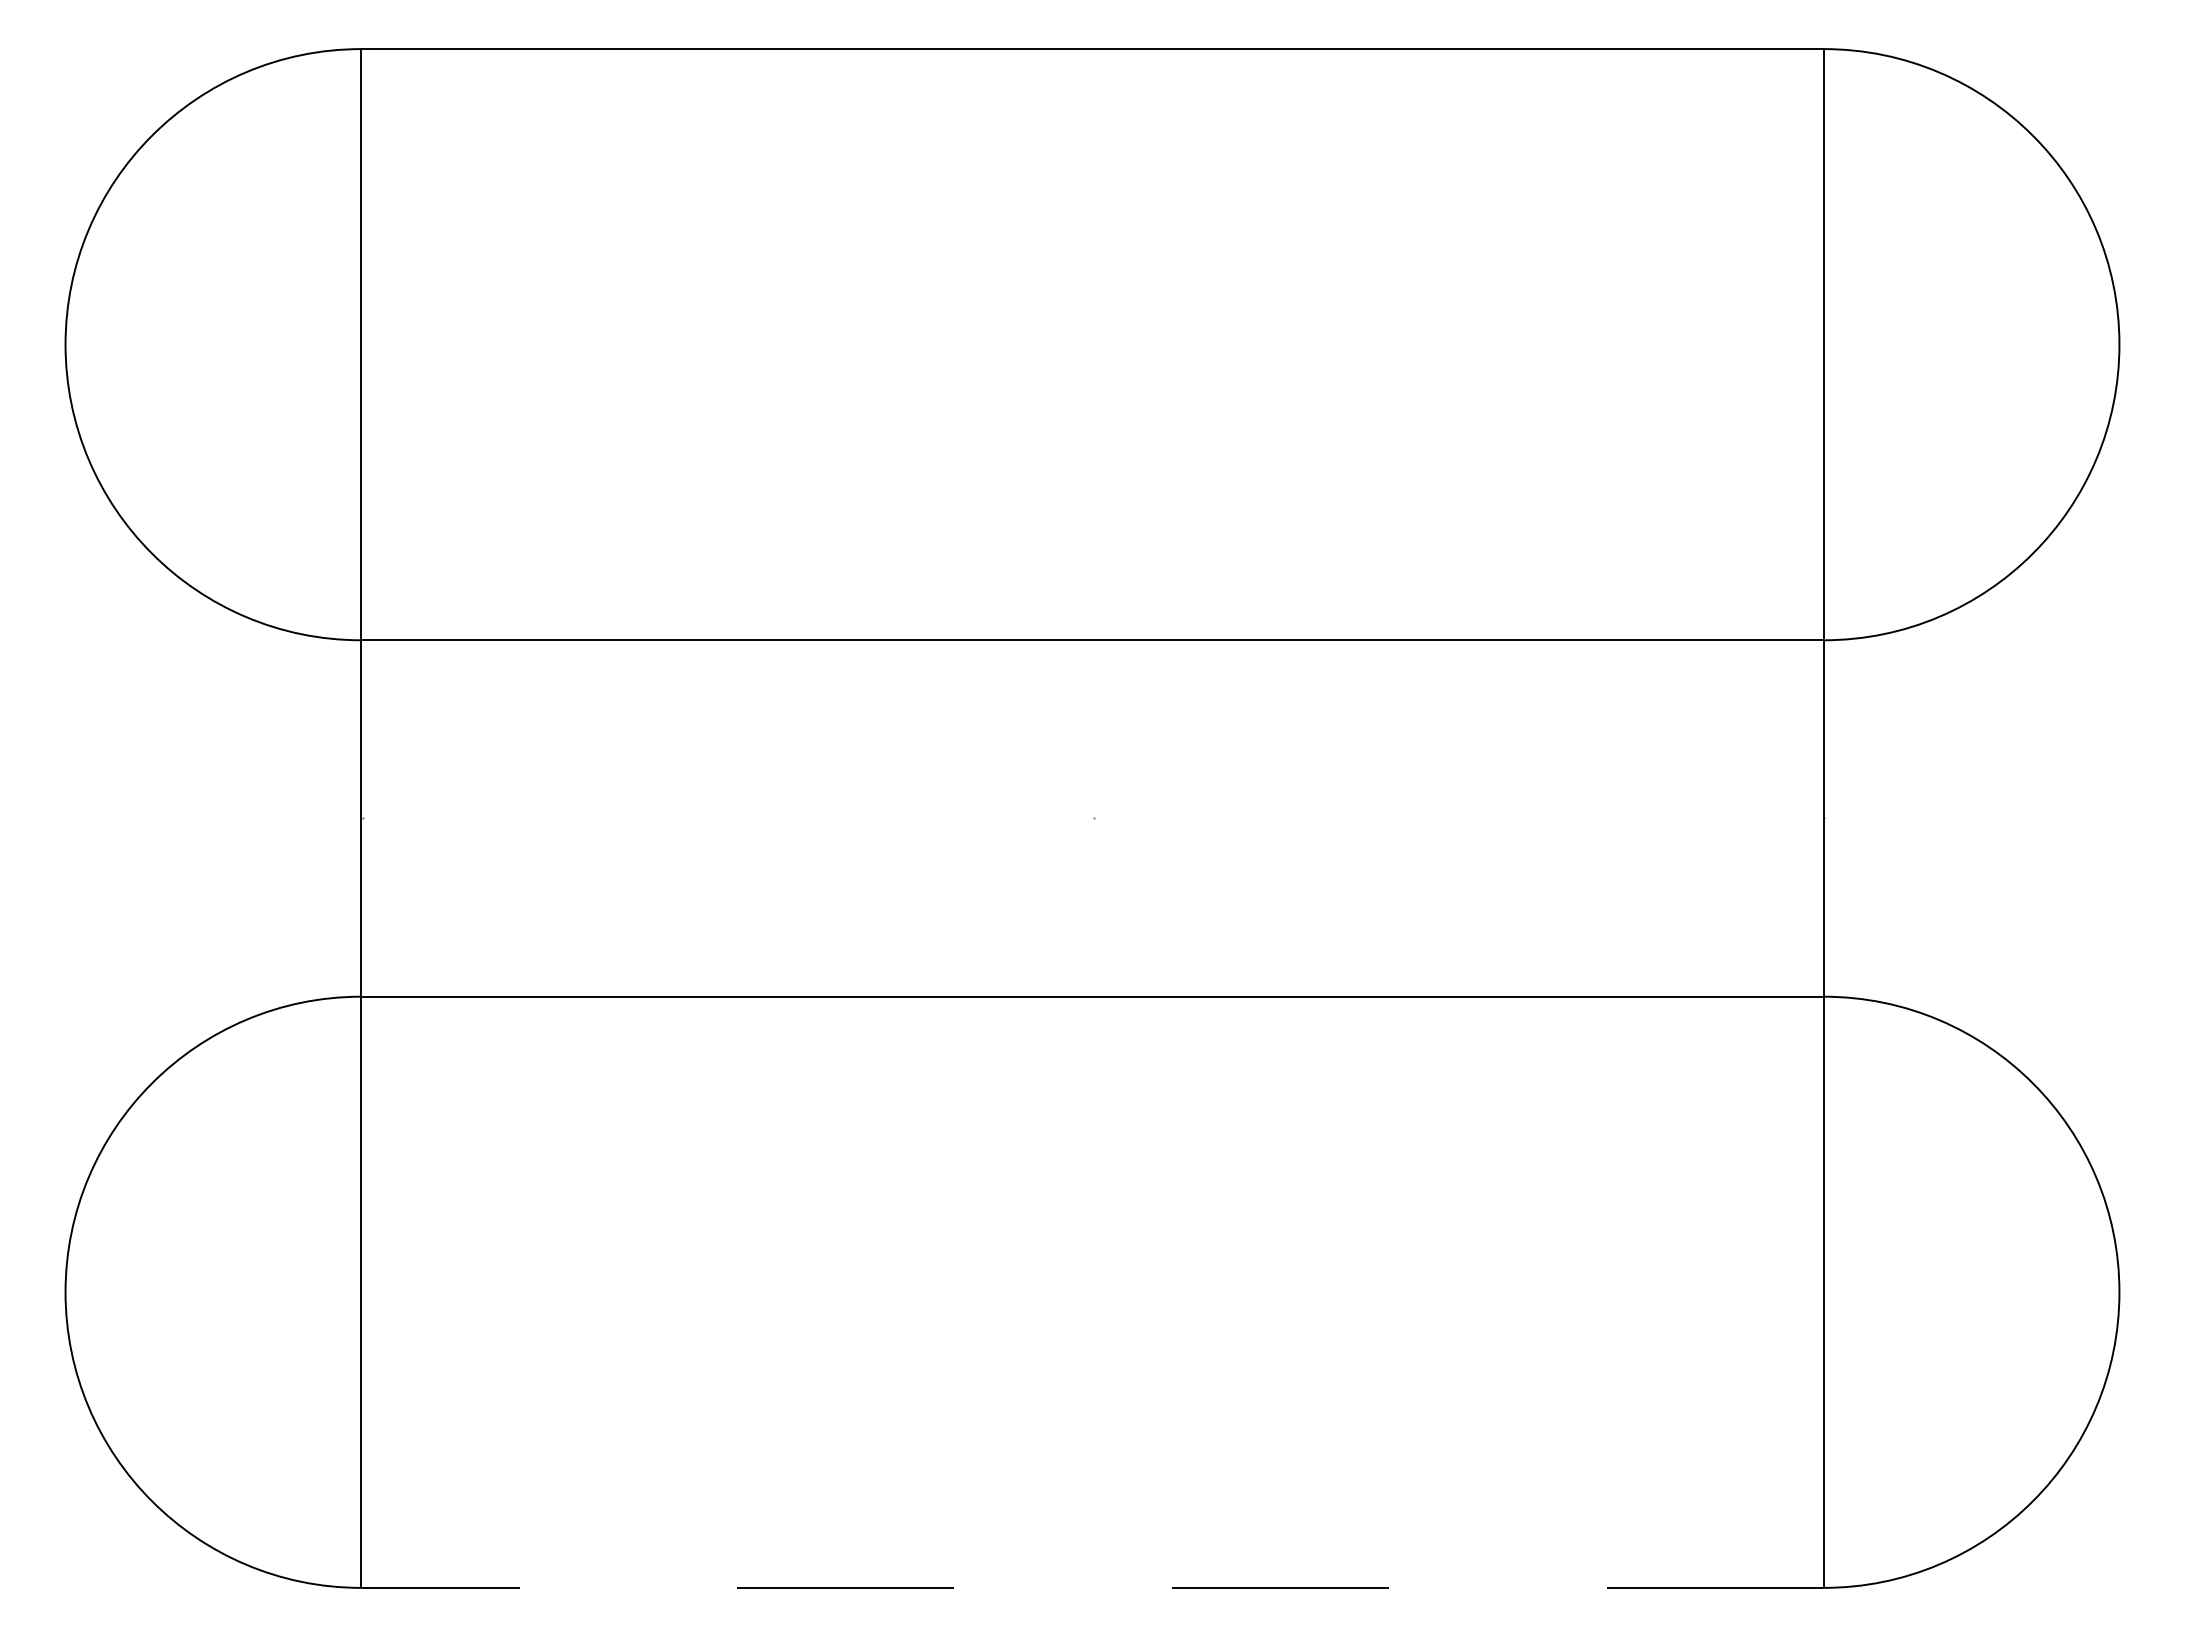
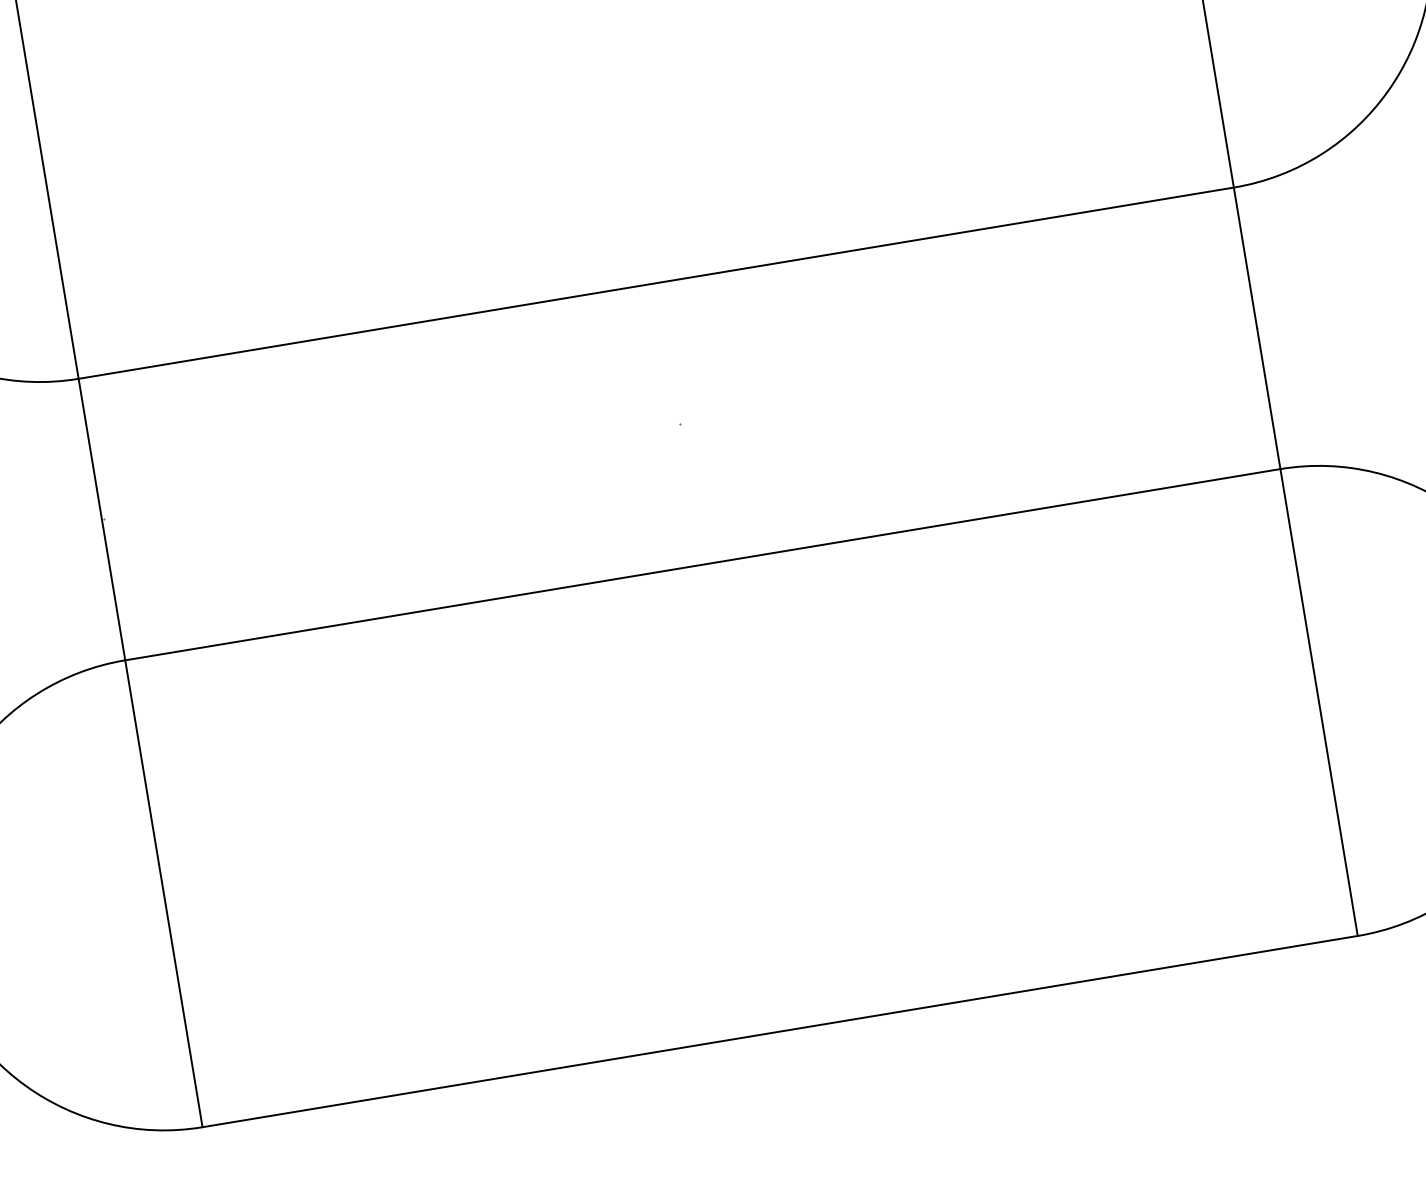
line: (1092, 1587) -> (780, 1031), dashed -> solid

